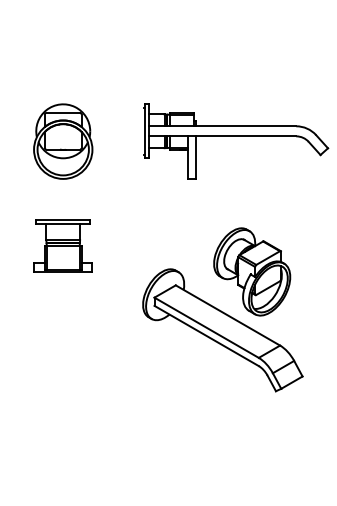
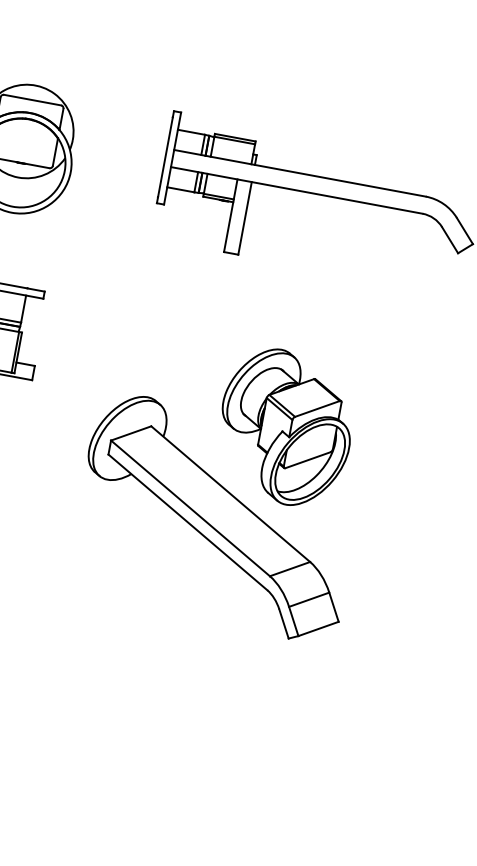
part: (222, 309) -> (223, 482), moved

